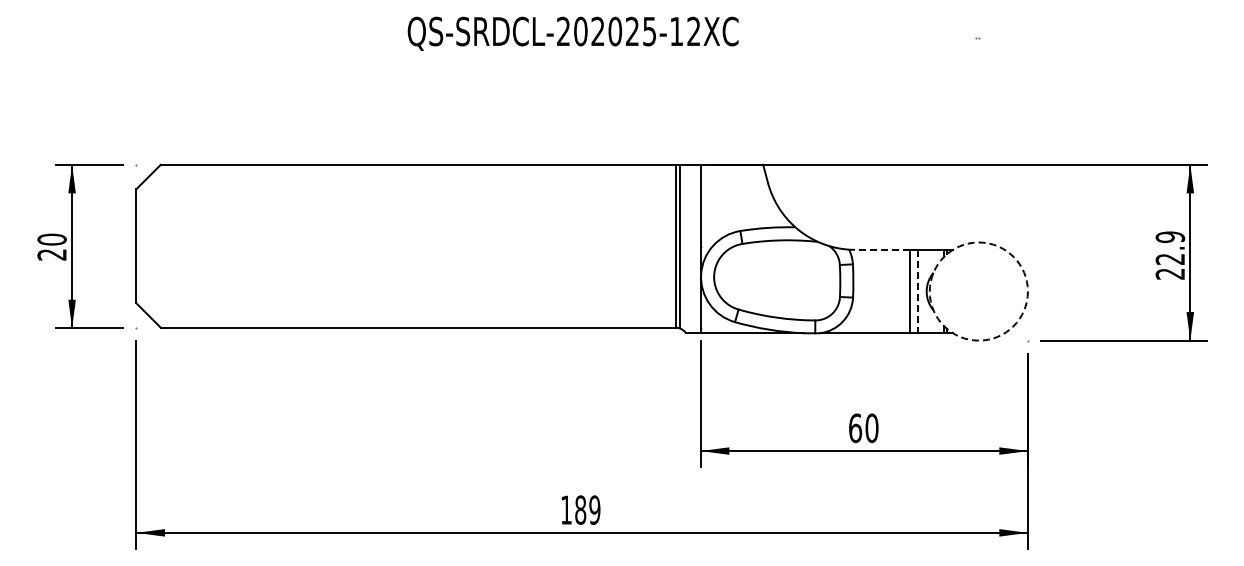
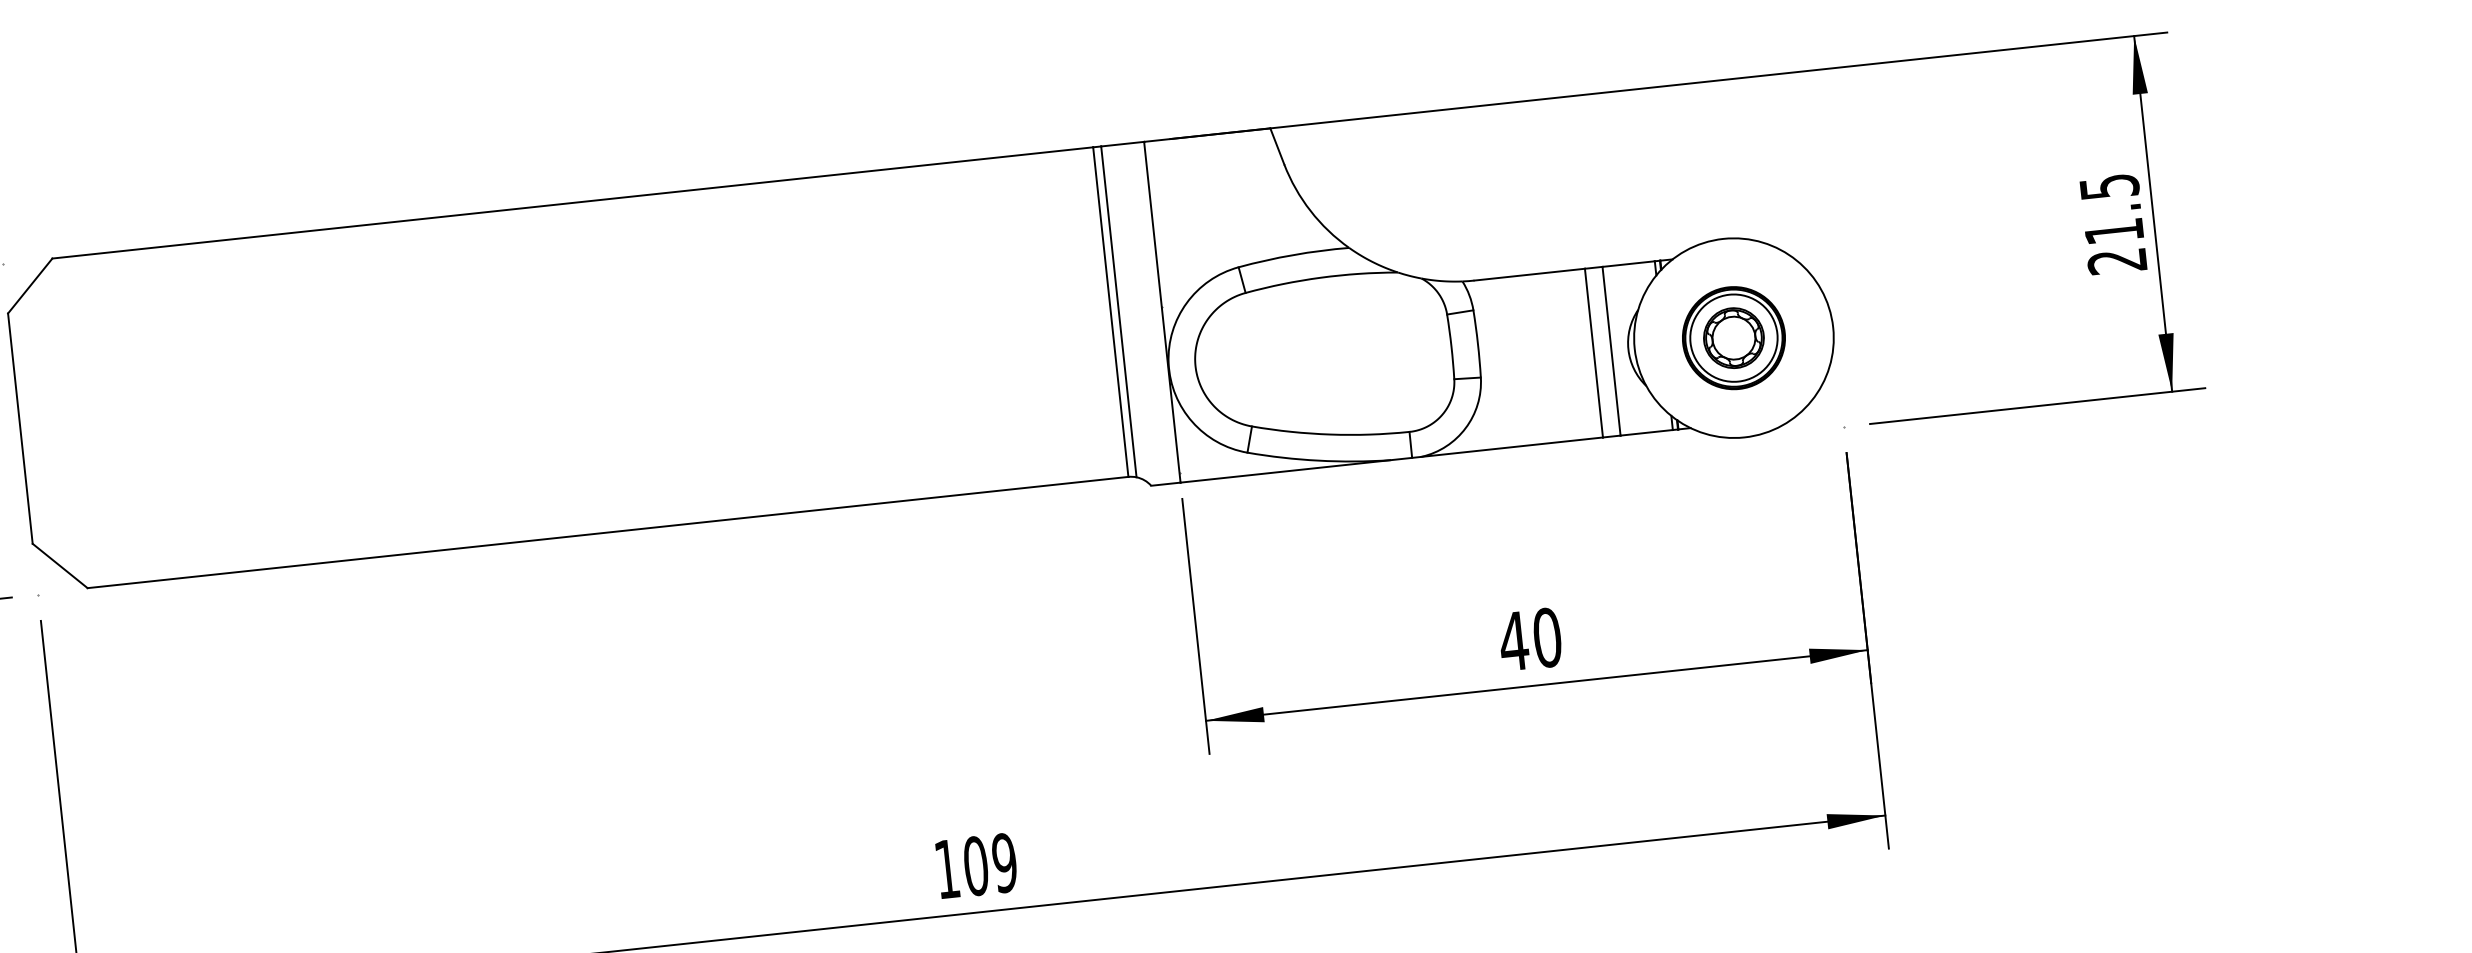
text: (1169, 247) -> (2109, 207), 22.9 -> 21.5
line: (881, 249) -> (1527, 274), dashed -> solid
line: (918, 291) -> (1611, 351), dashed -> solid
circle: (978, 291) -> (1733, 338), dashed -> solid
part: (978, 291) -> (1733, 338), added
text: (855, 428) -> (1514, 641), 60 -> 40
text: (580, 510) -> (975, 866), 189 -> 109

